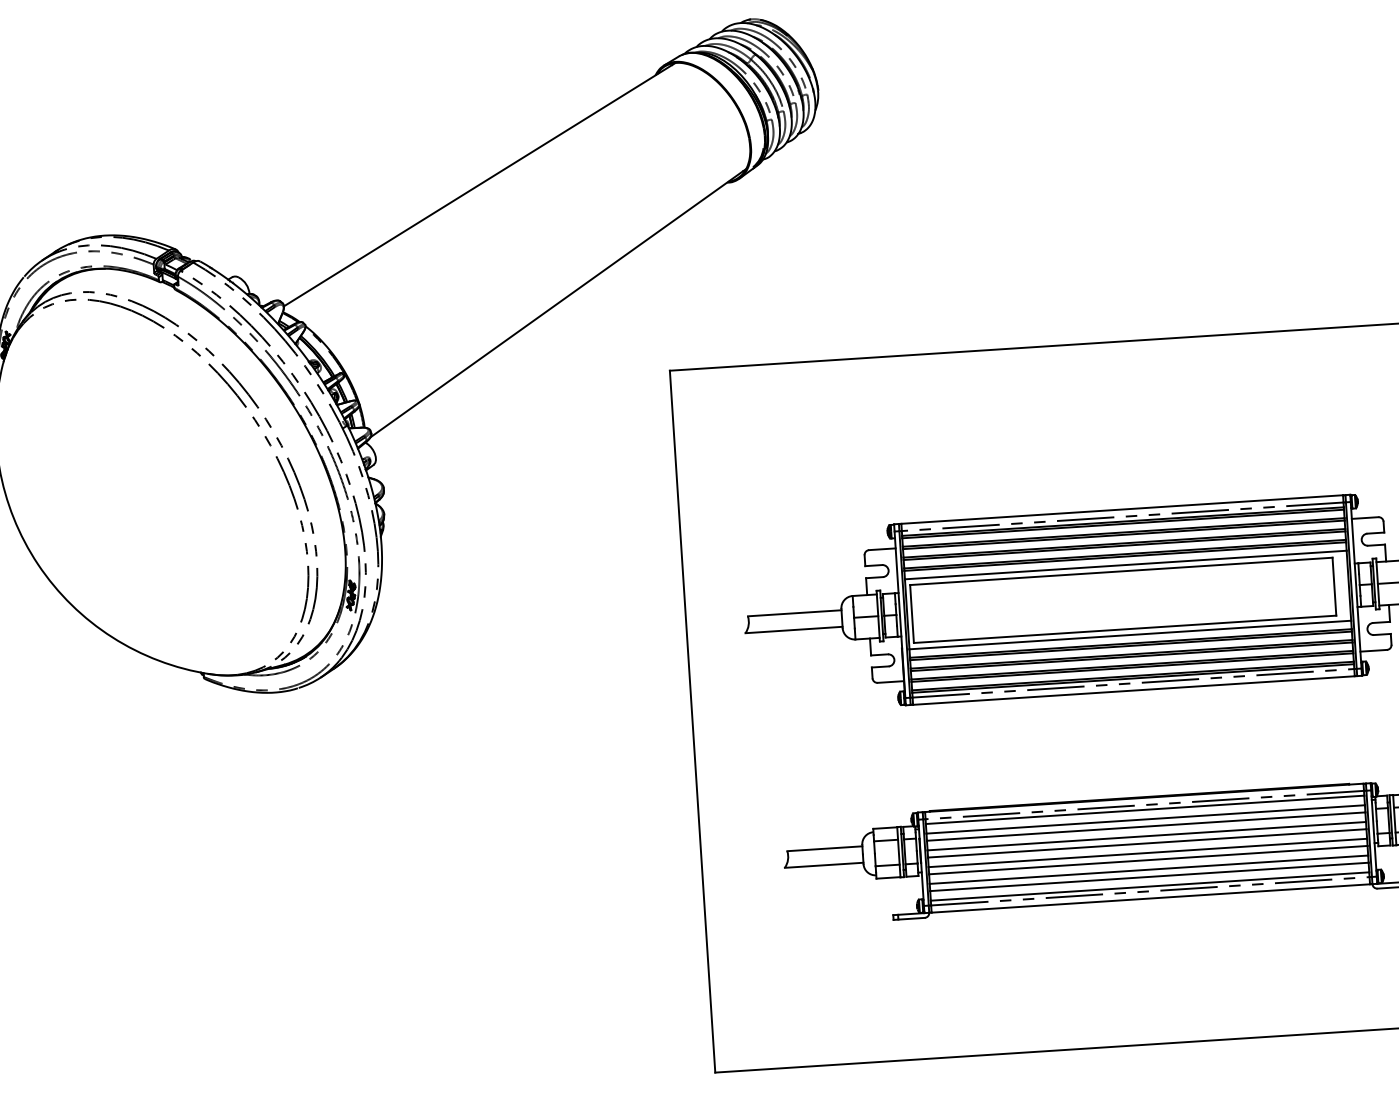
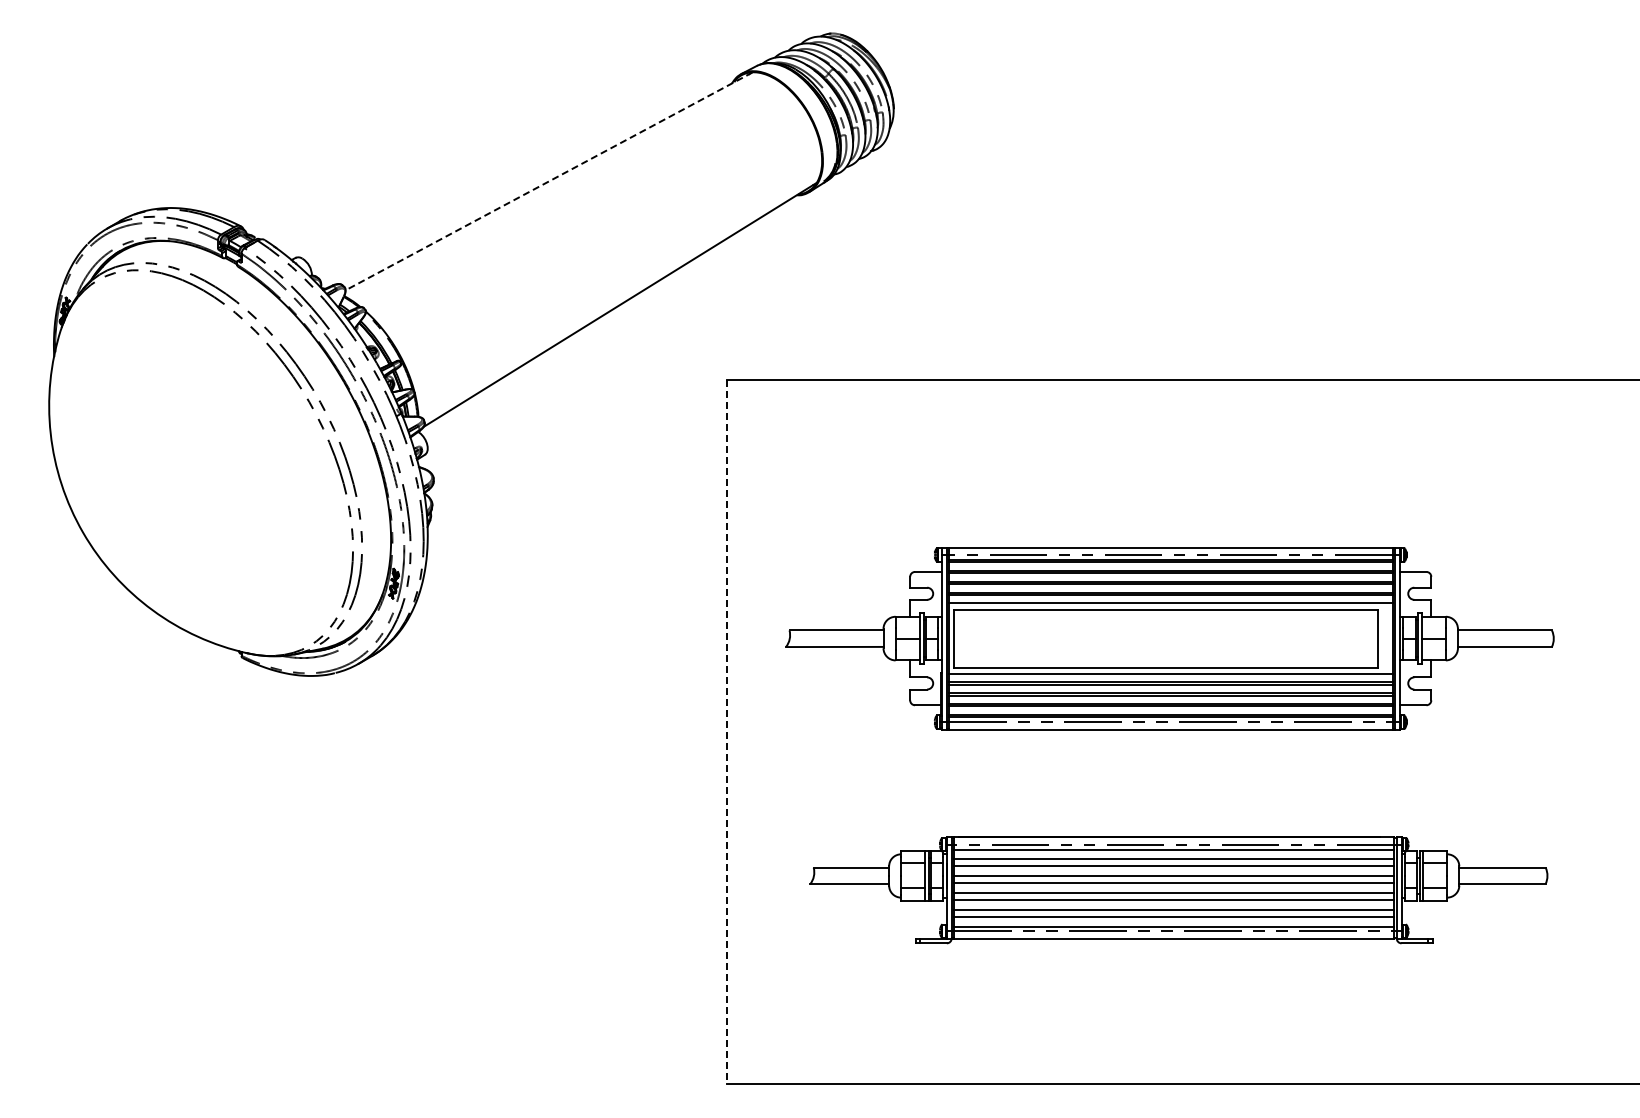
line: (479, 184) -> (549, 181), solid -> dashed
line: (692, 722) -> (727, 732), solid -> dashed

